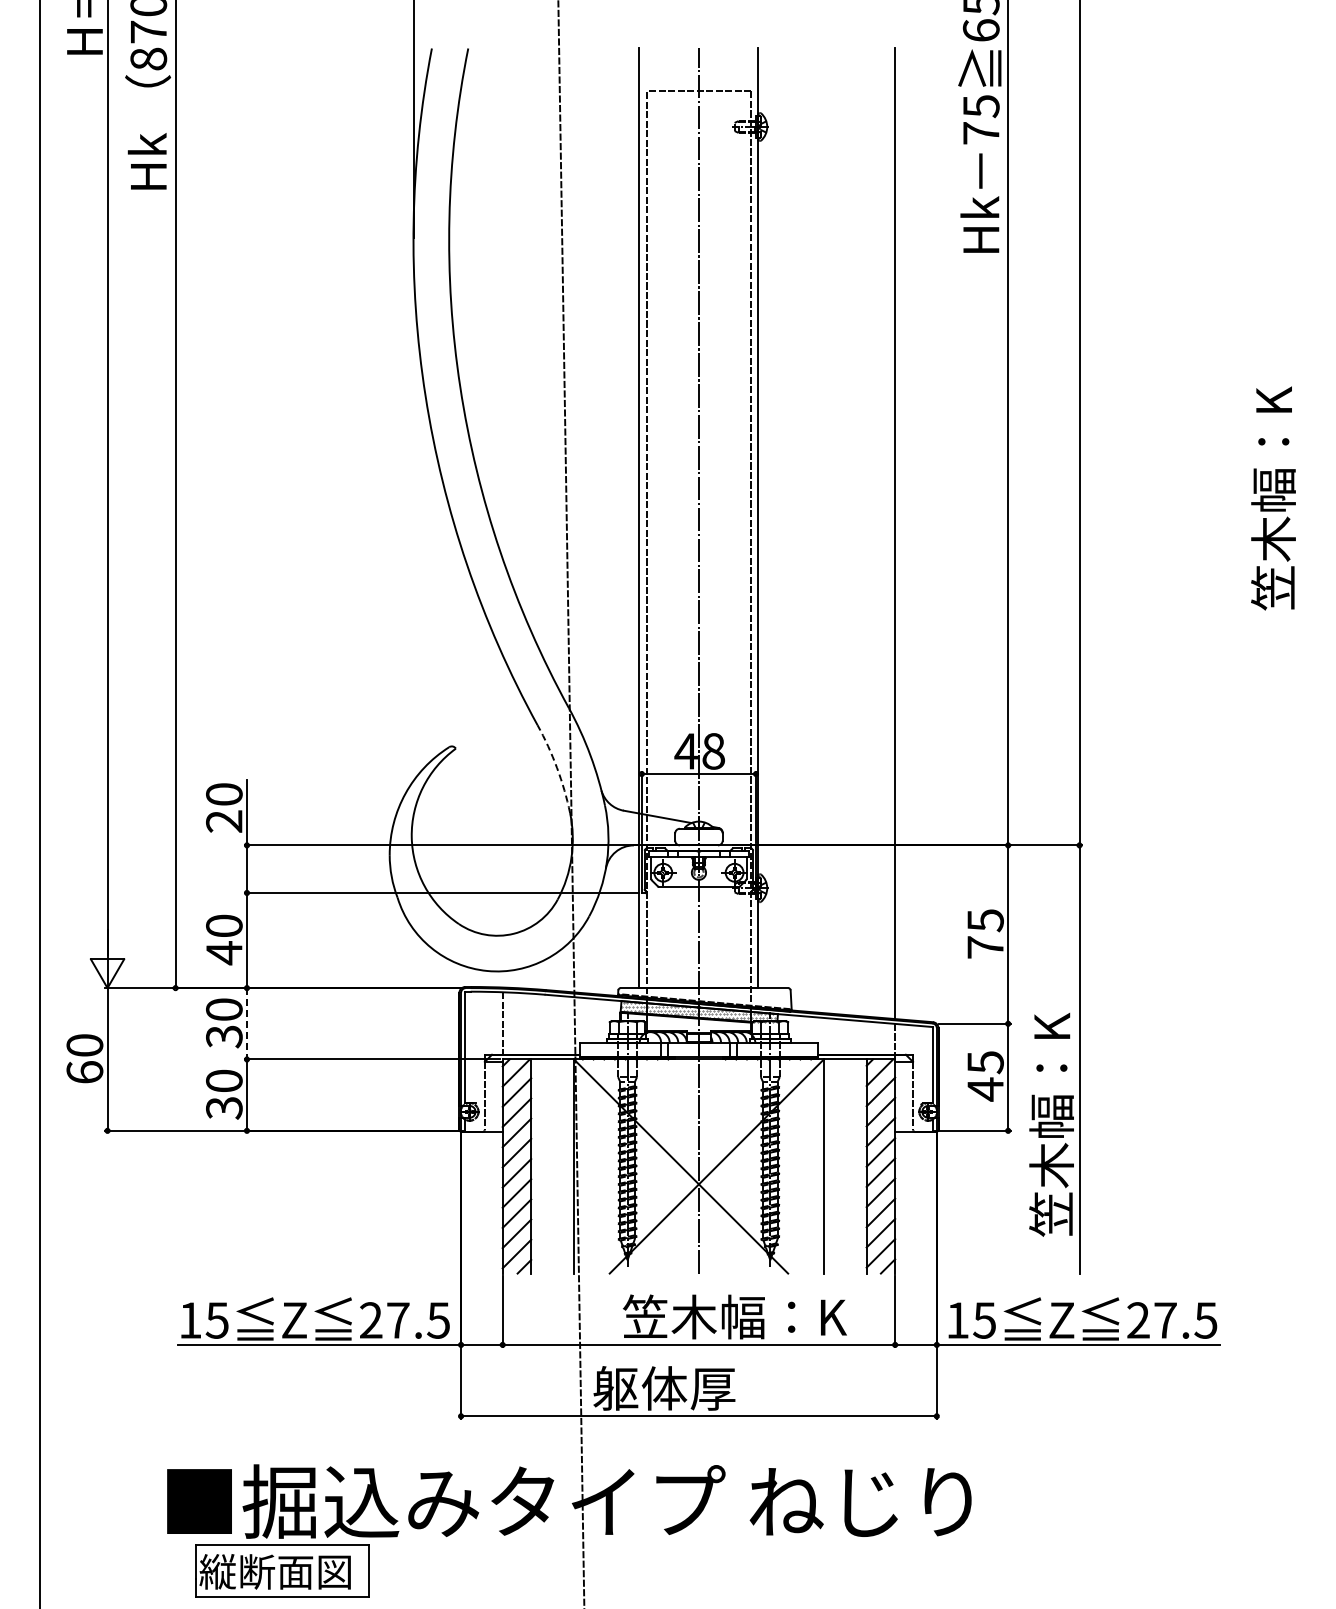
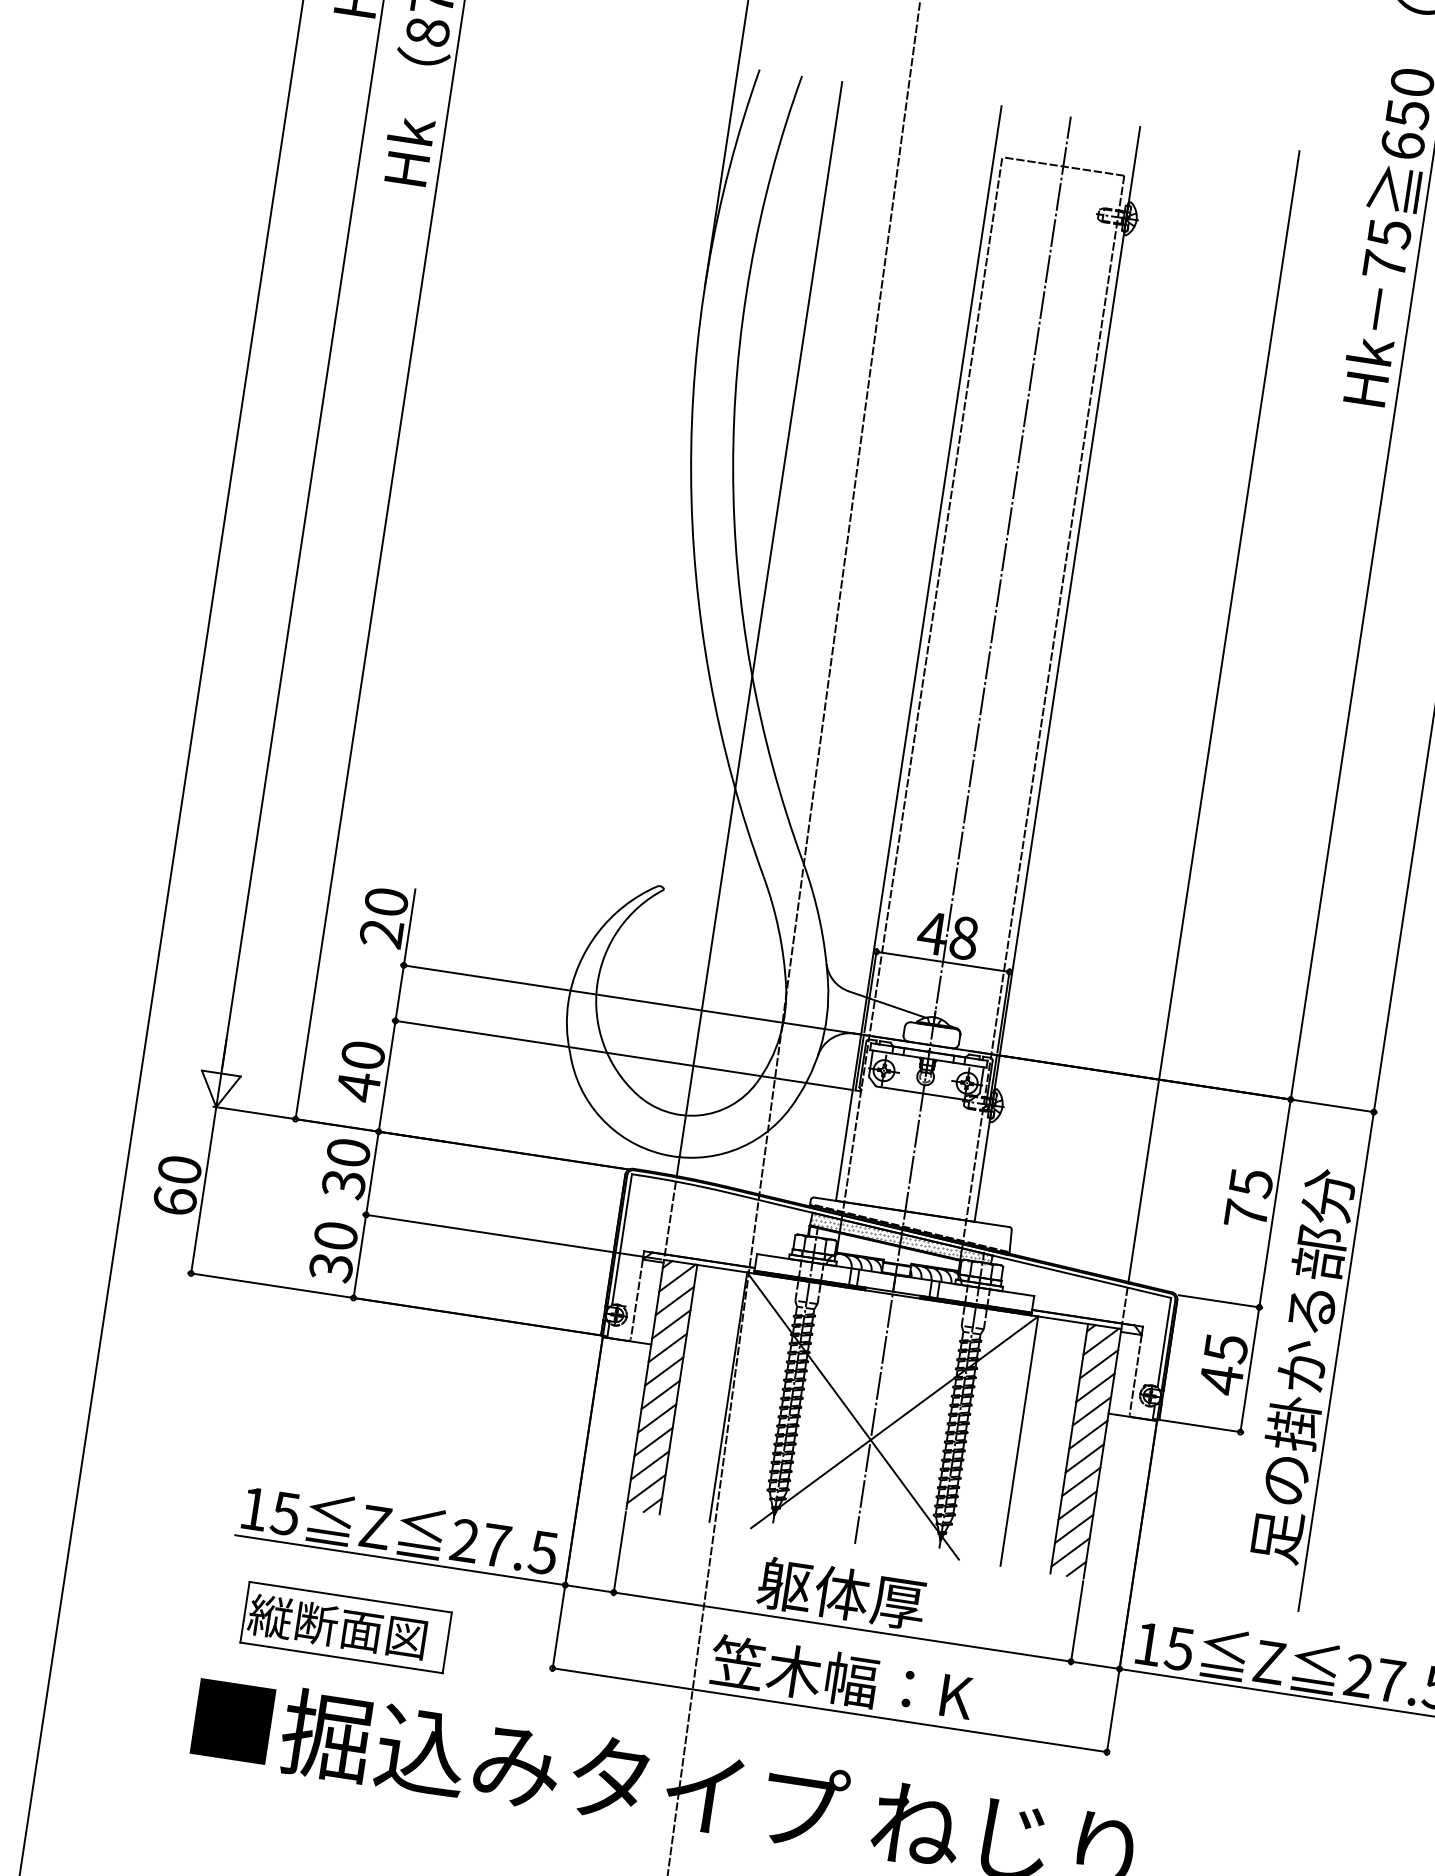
line: (502, 518) -> (759, 629), added
arc: (557, 767) -> (779, 929), dashed -> solid
line: (246, 1023) -> (371, 1172), dashed -> solid
text: (1051, 1067) -> (1302, 1365), 笠木幅：K -> 足の掛かる部分
text: (734, 1316) -> (888, 1600), 笠木幅：K -> 躯体厚
text: (705, 1388) -> (842, 1678), 躯体厚 -> 笠木幅：K
part: (282, 1570) -> (346, 1626), moved

